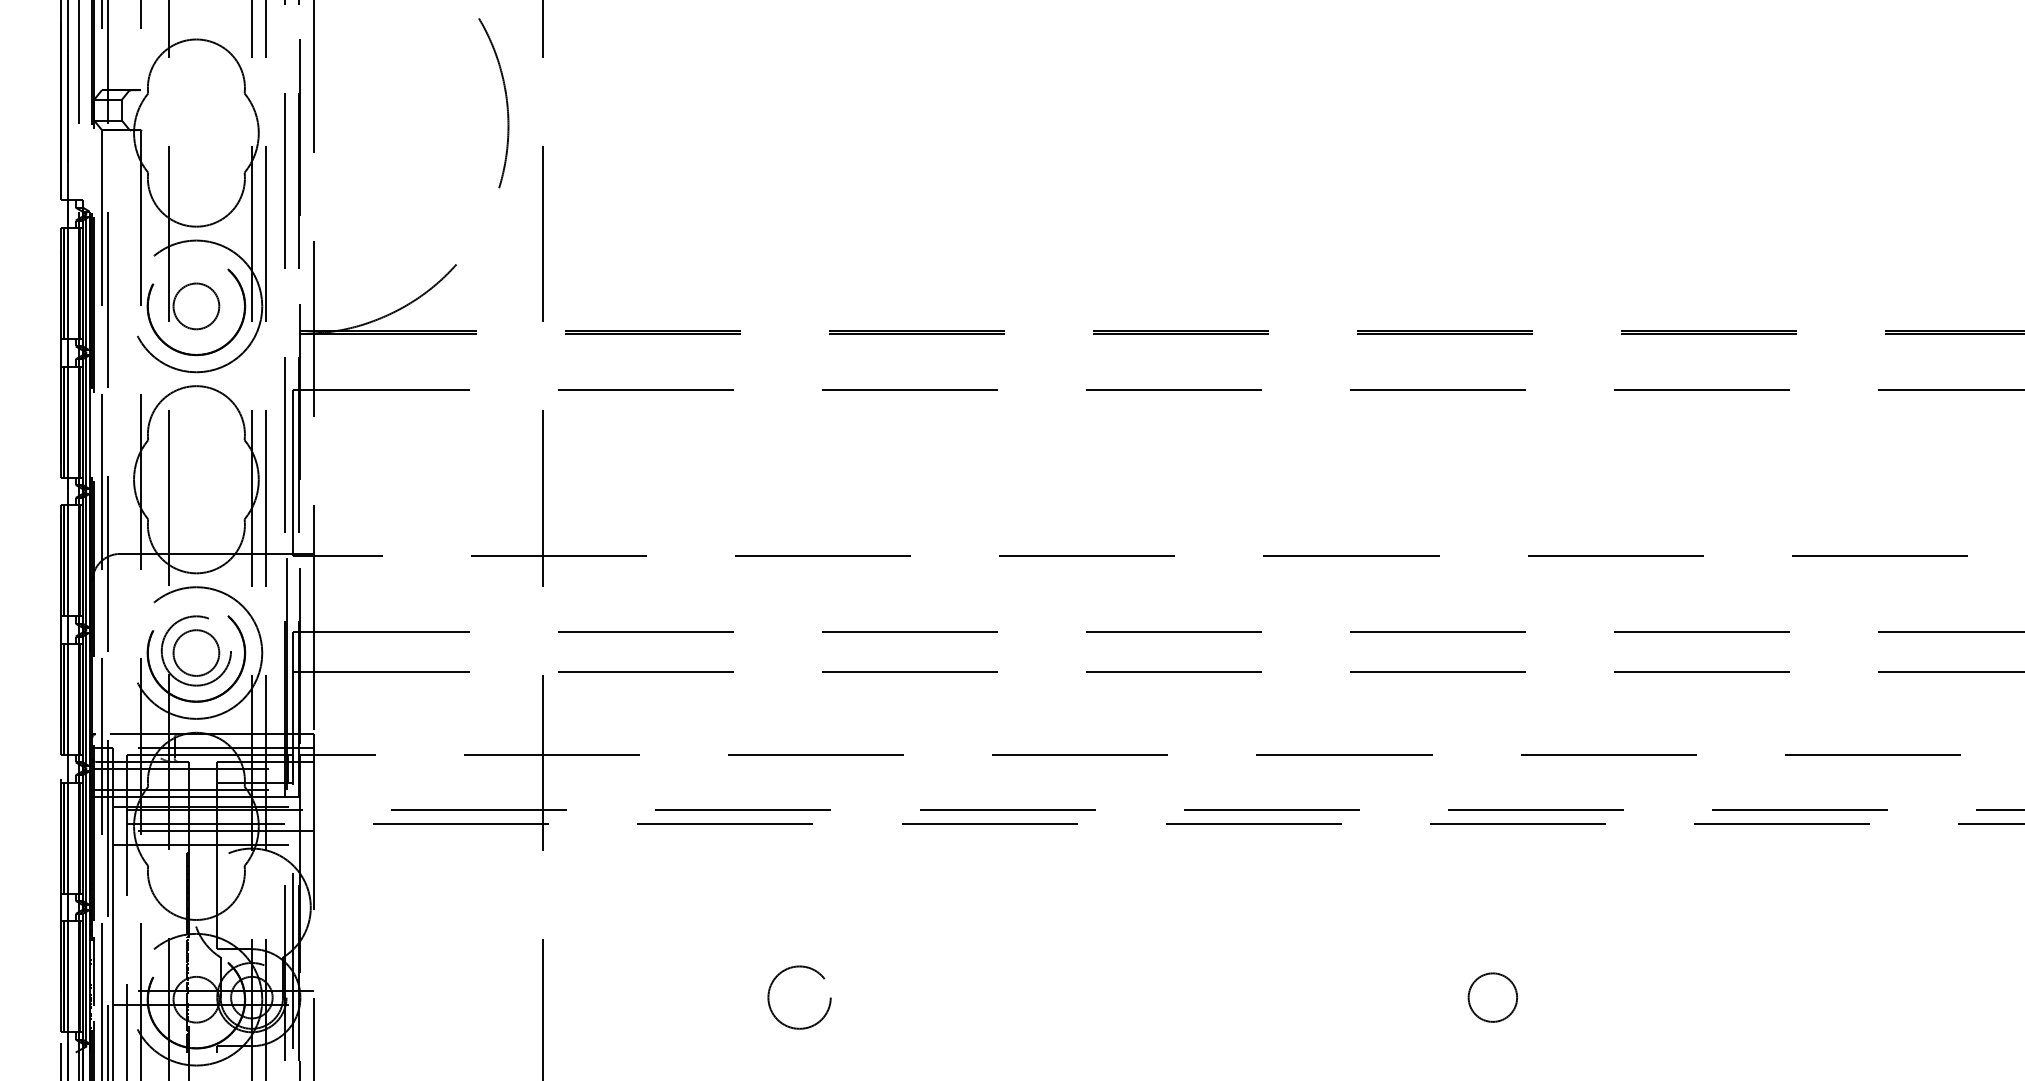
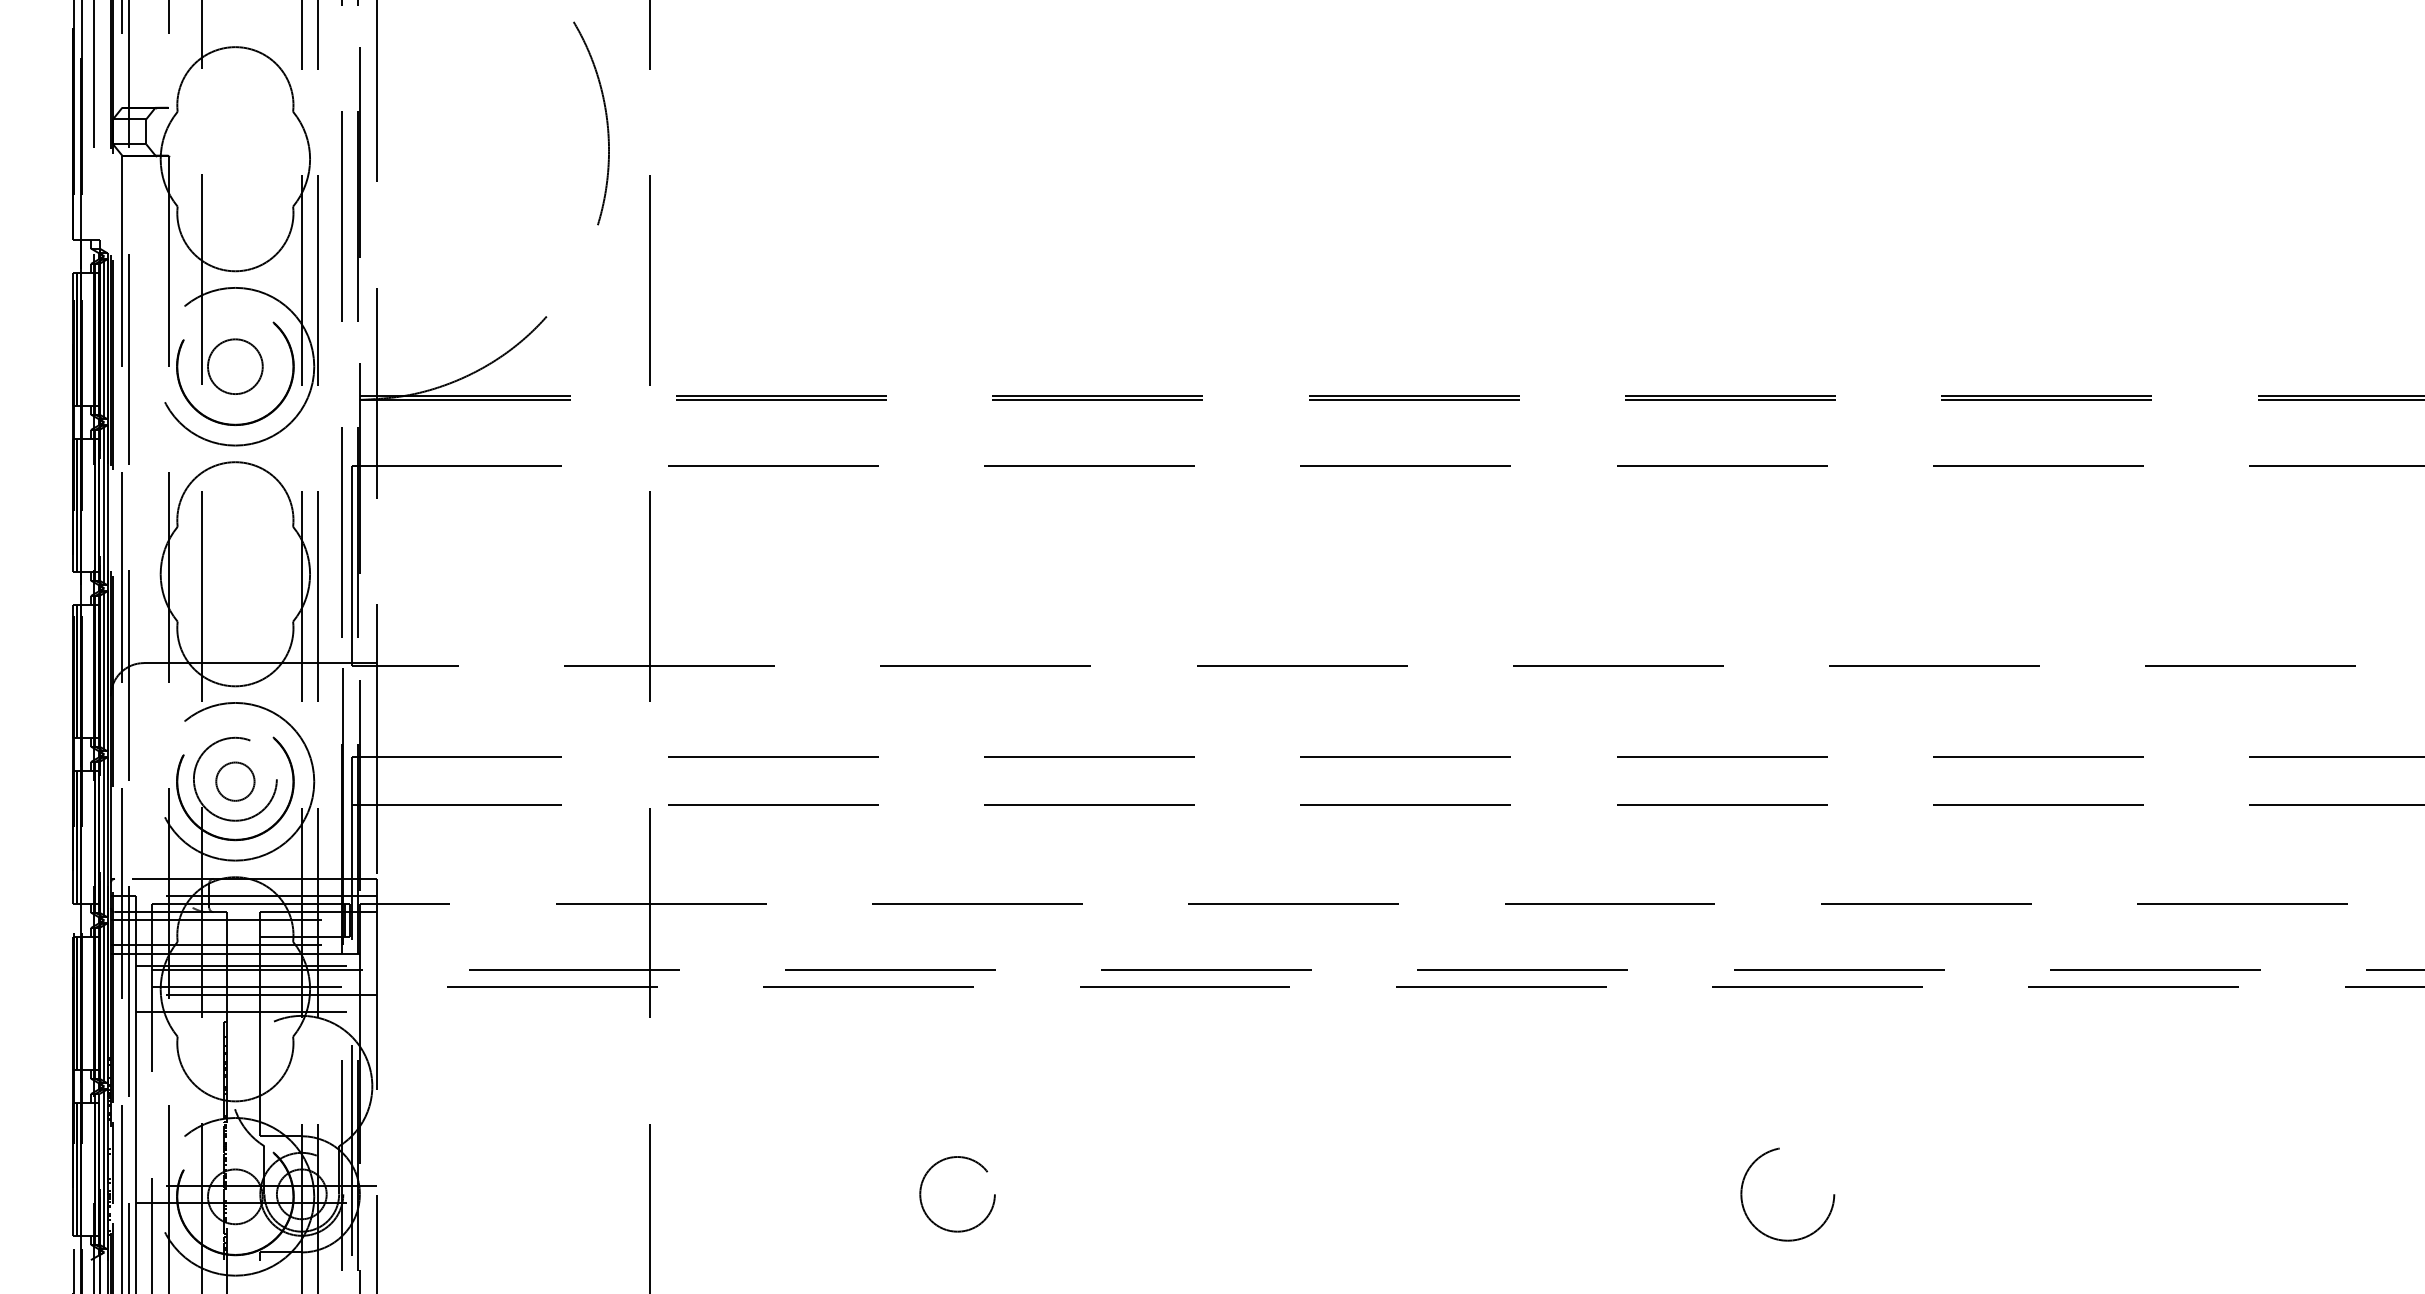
circle: (196, 652) -> (235, 781), size x0.7
circle: (1492, 997) -> (1787, 1194), size x1.6

